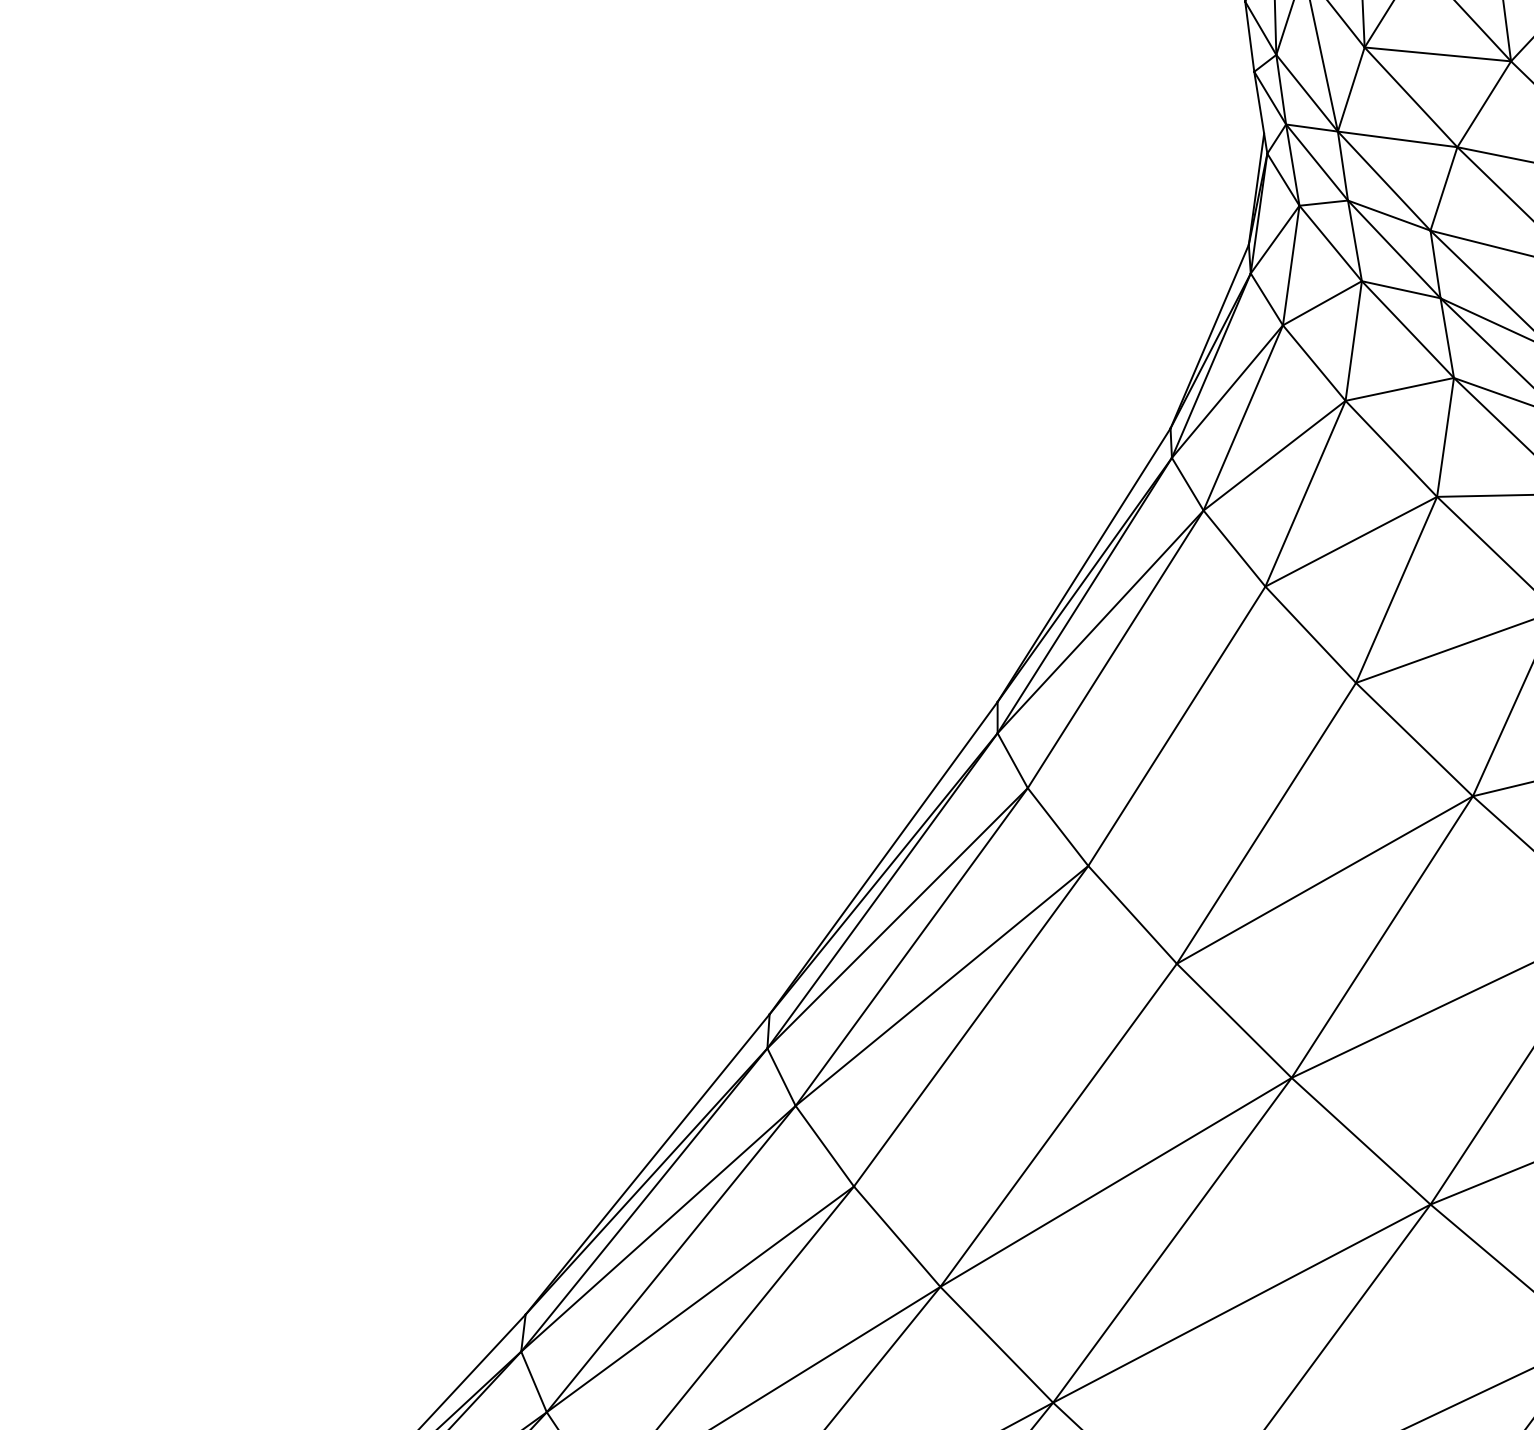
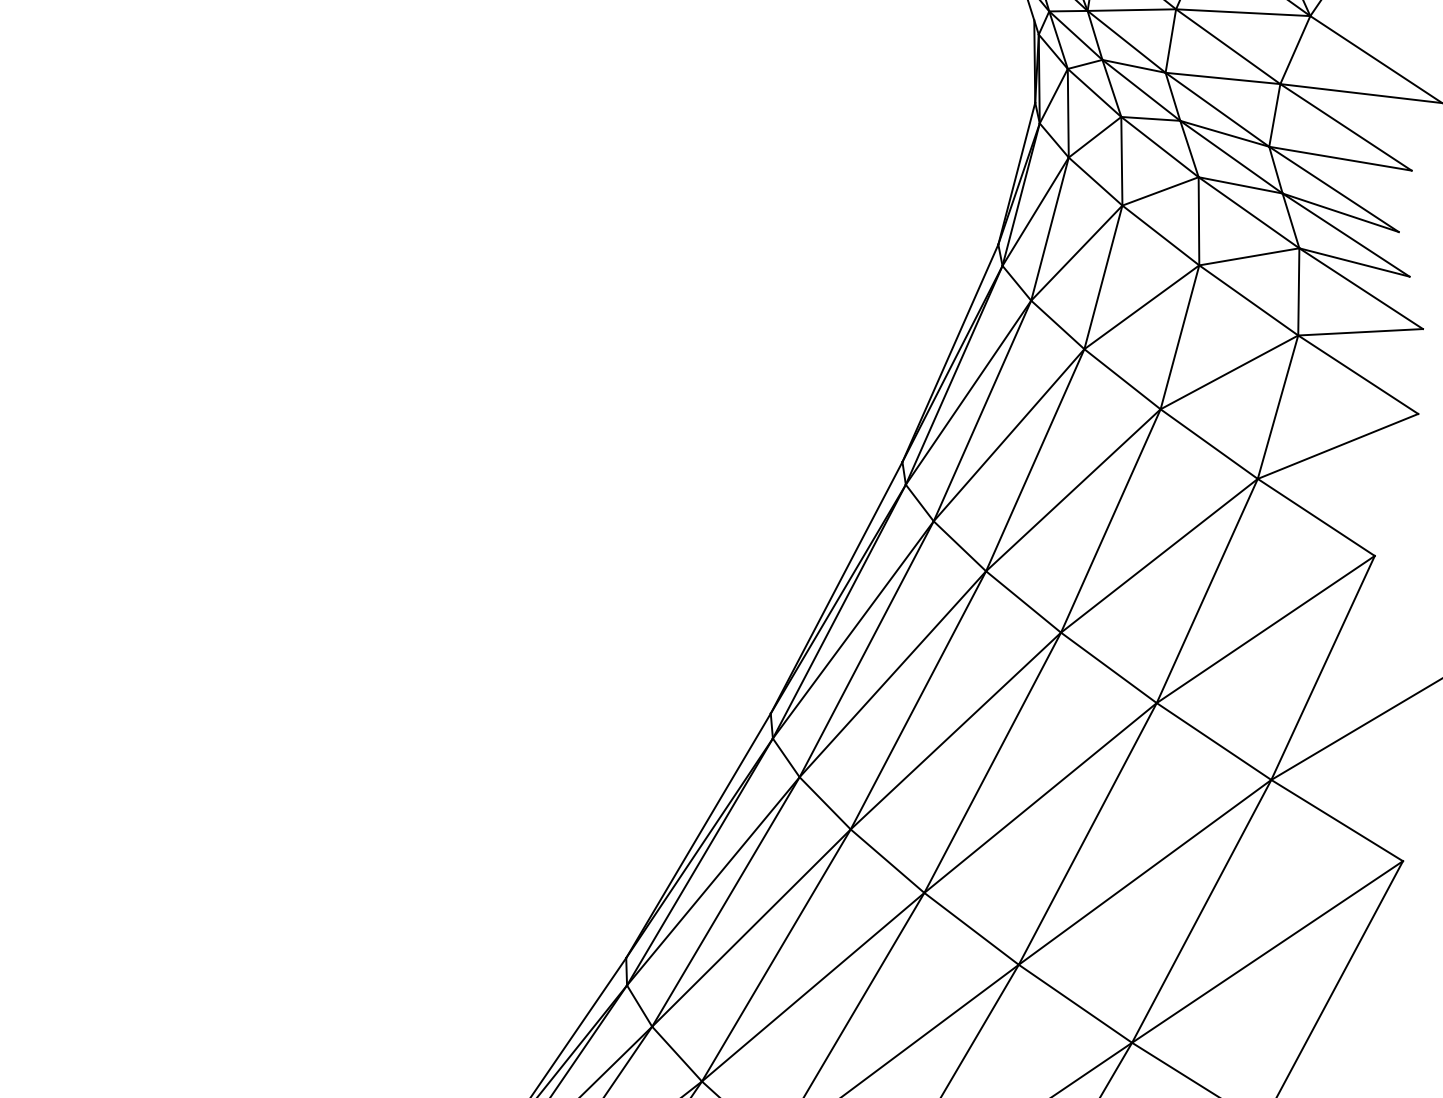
line: (1145, 687) -> (1008, 435), added
line: (1222, 774) -> (1073, 490), added
line: (1015, 1074) -> (955, 730), added

